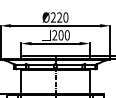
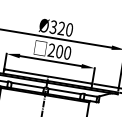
text: (52, 17) -> (52, 27), Ø220 -> Ø320

